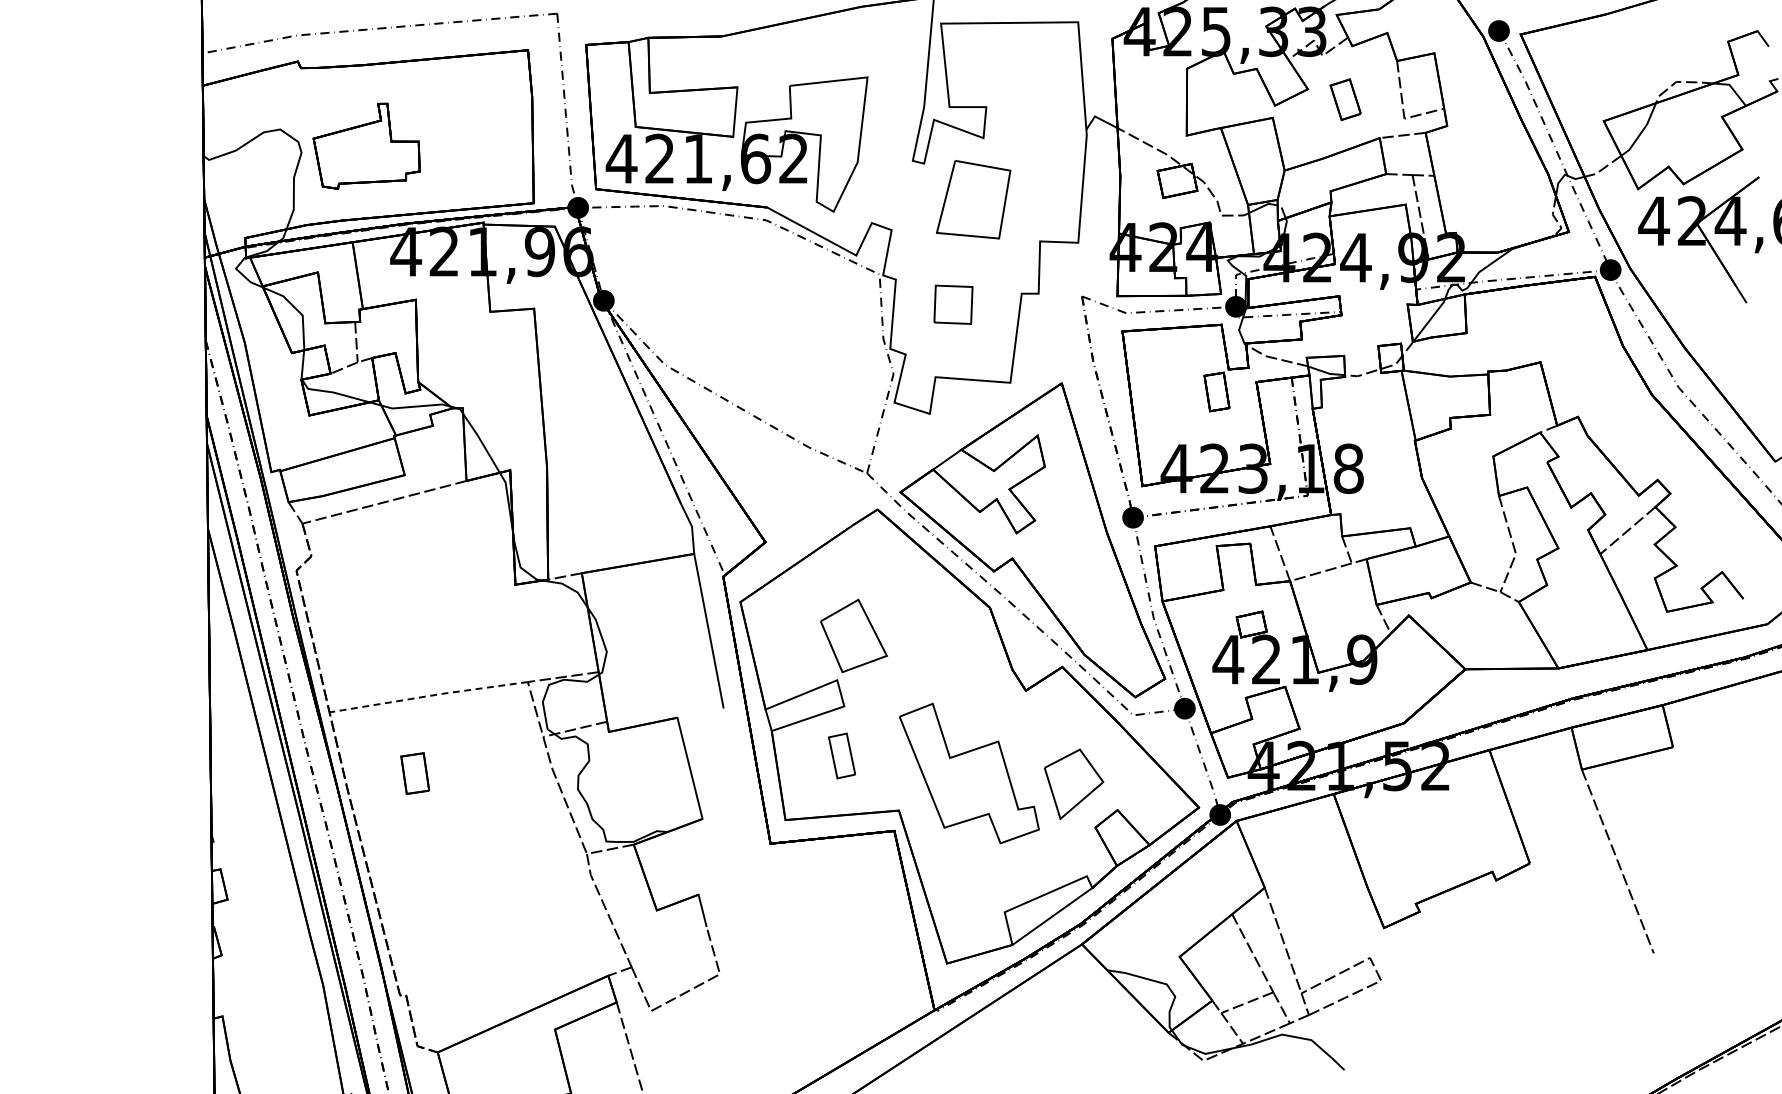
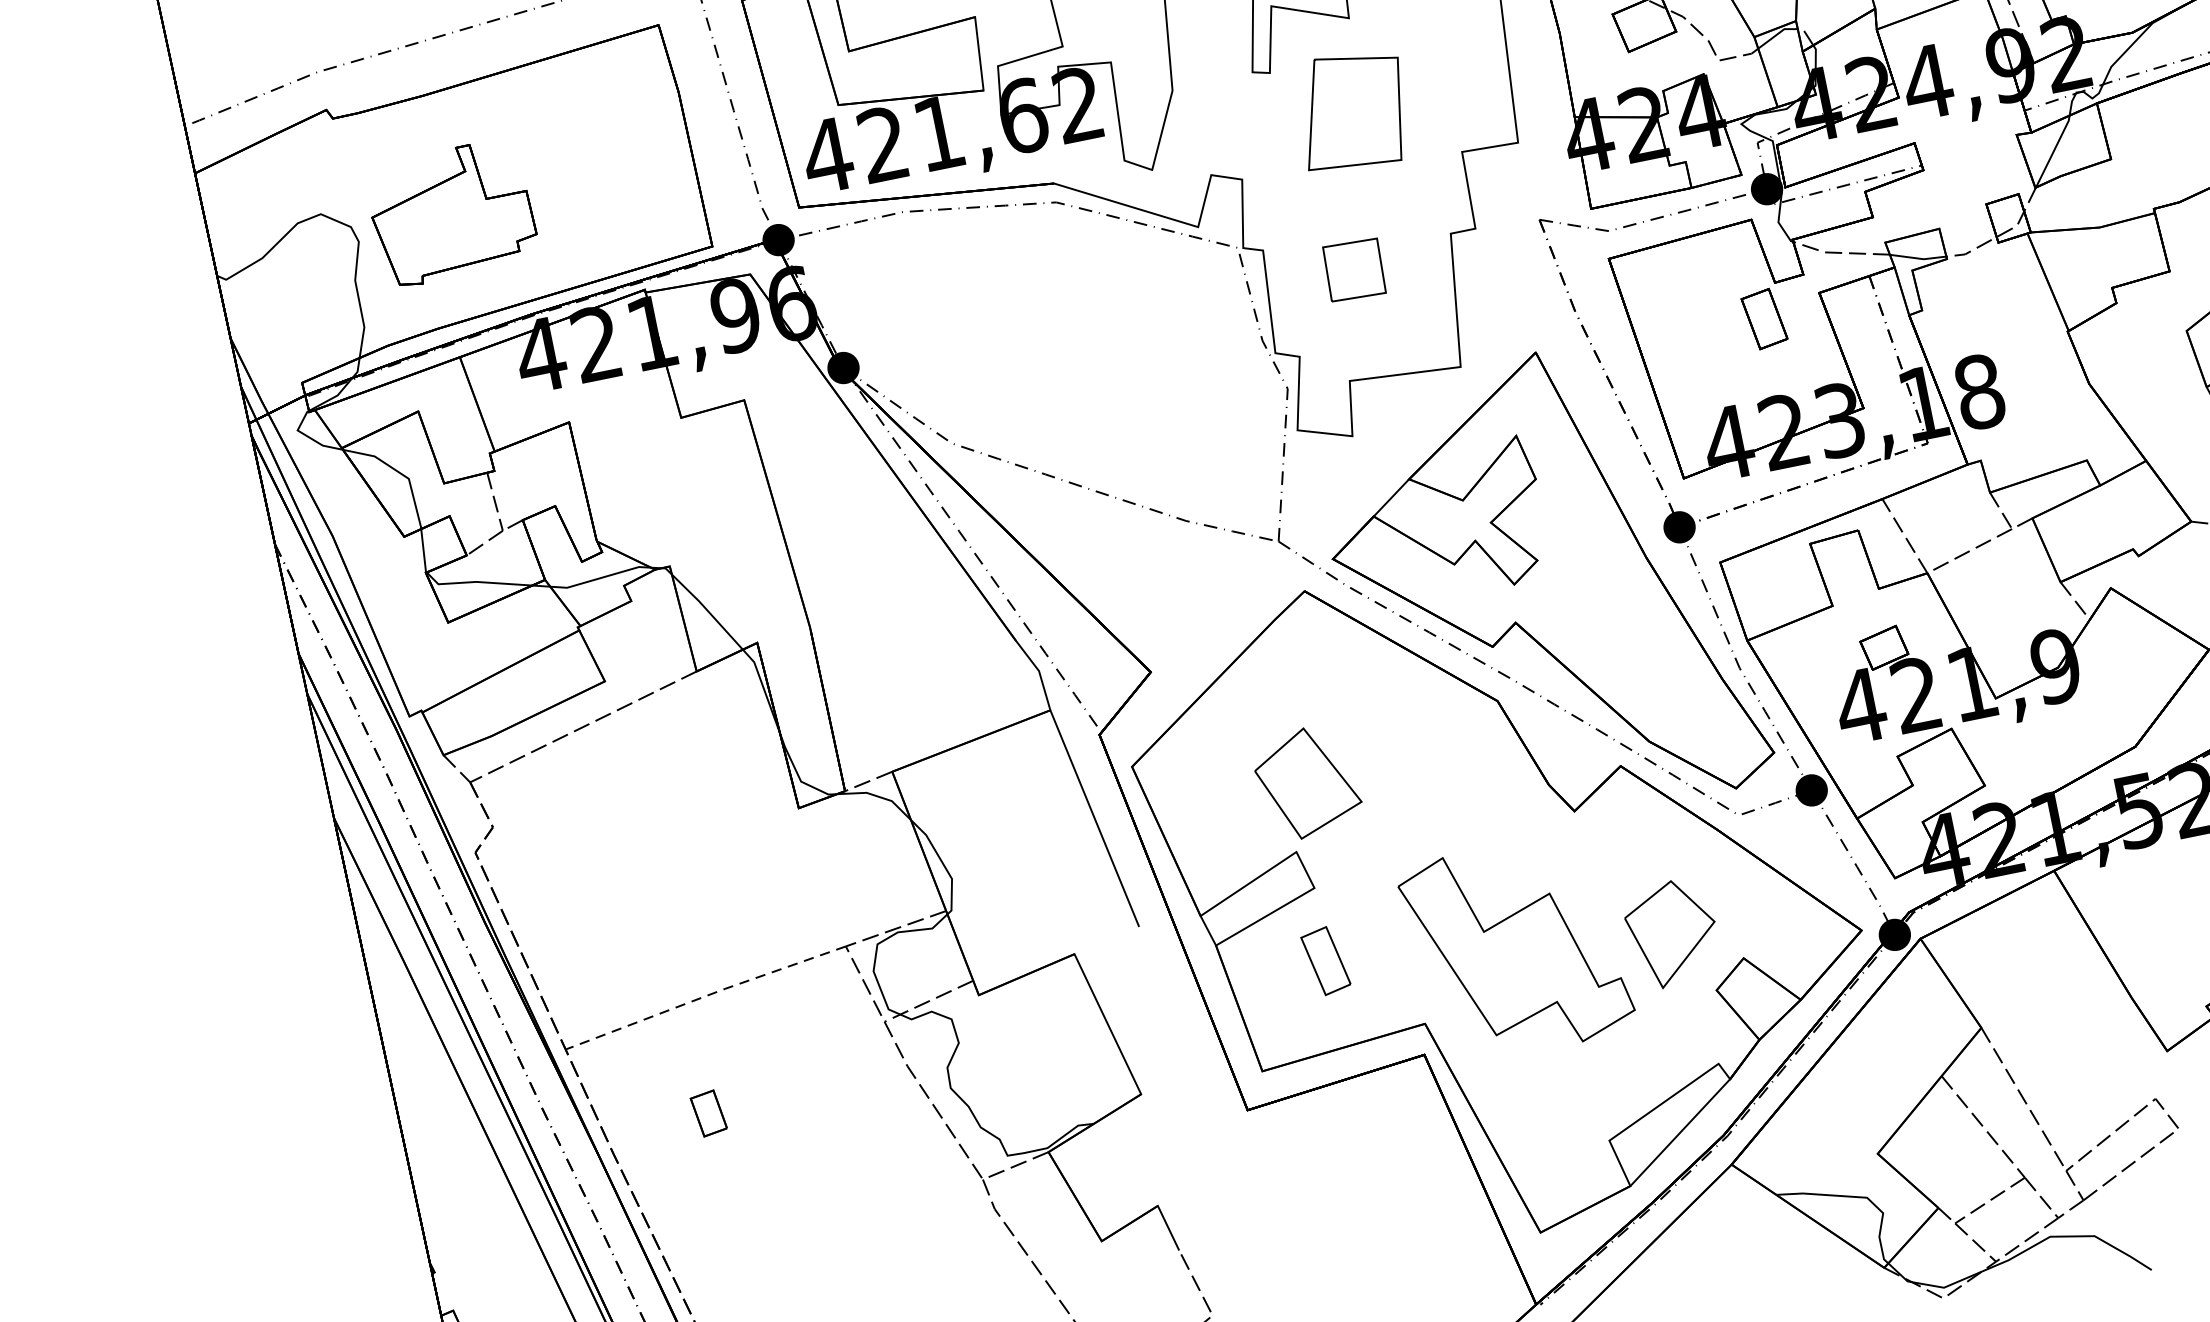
part: (415, 773) -> (709, 1113), size x0.71

